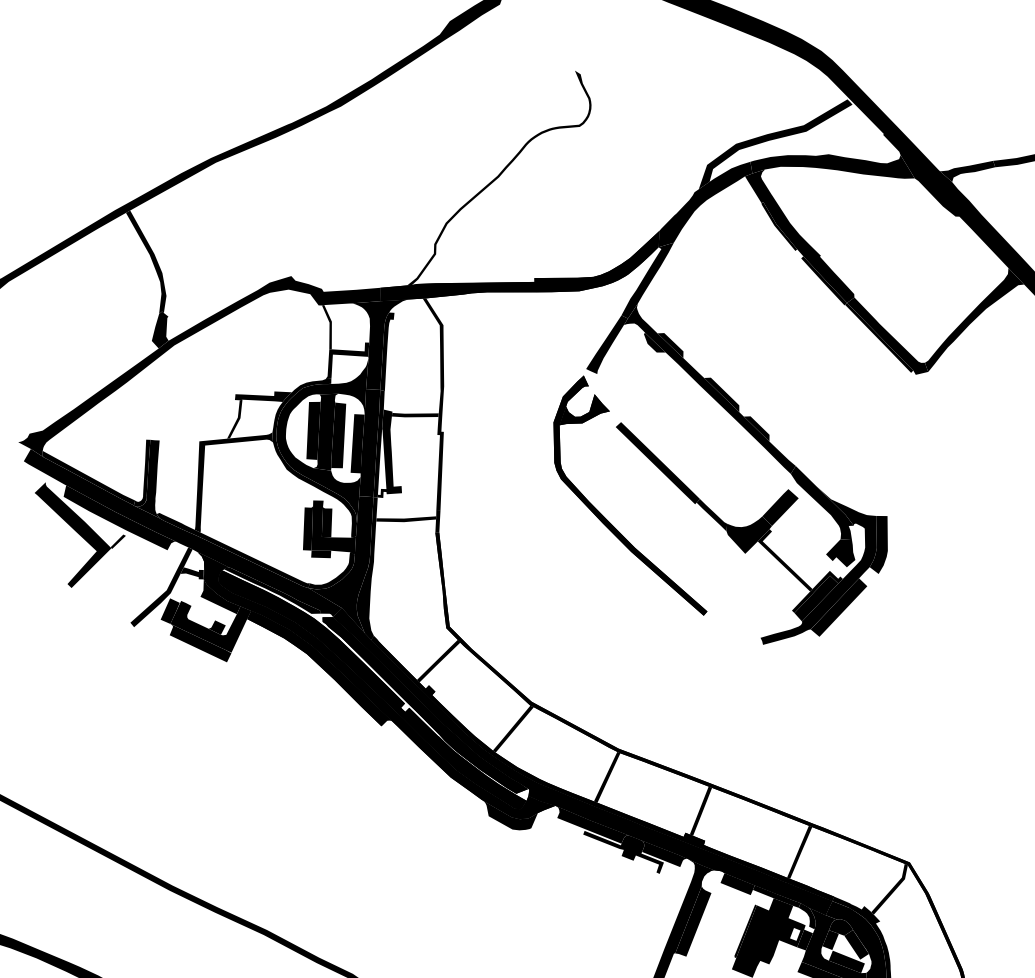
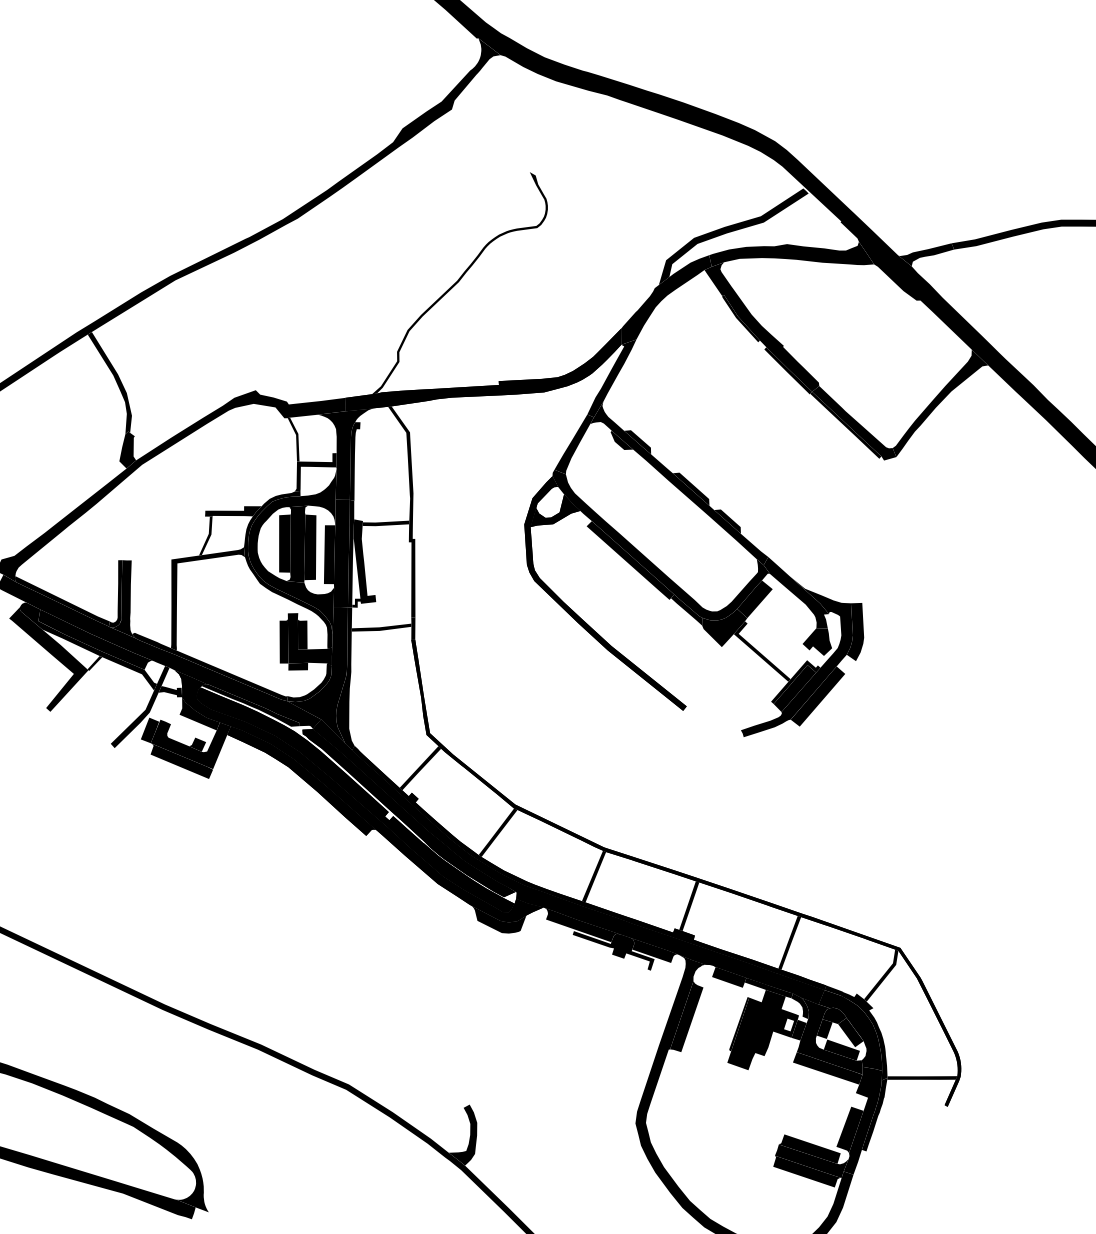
fill: (689, 448) -> (661, 544), added
fill: (112, 524) -> (88, 646), added

